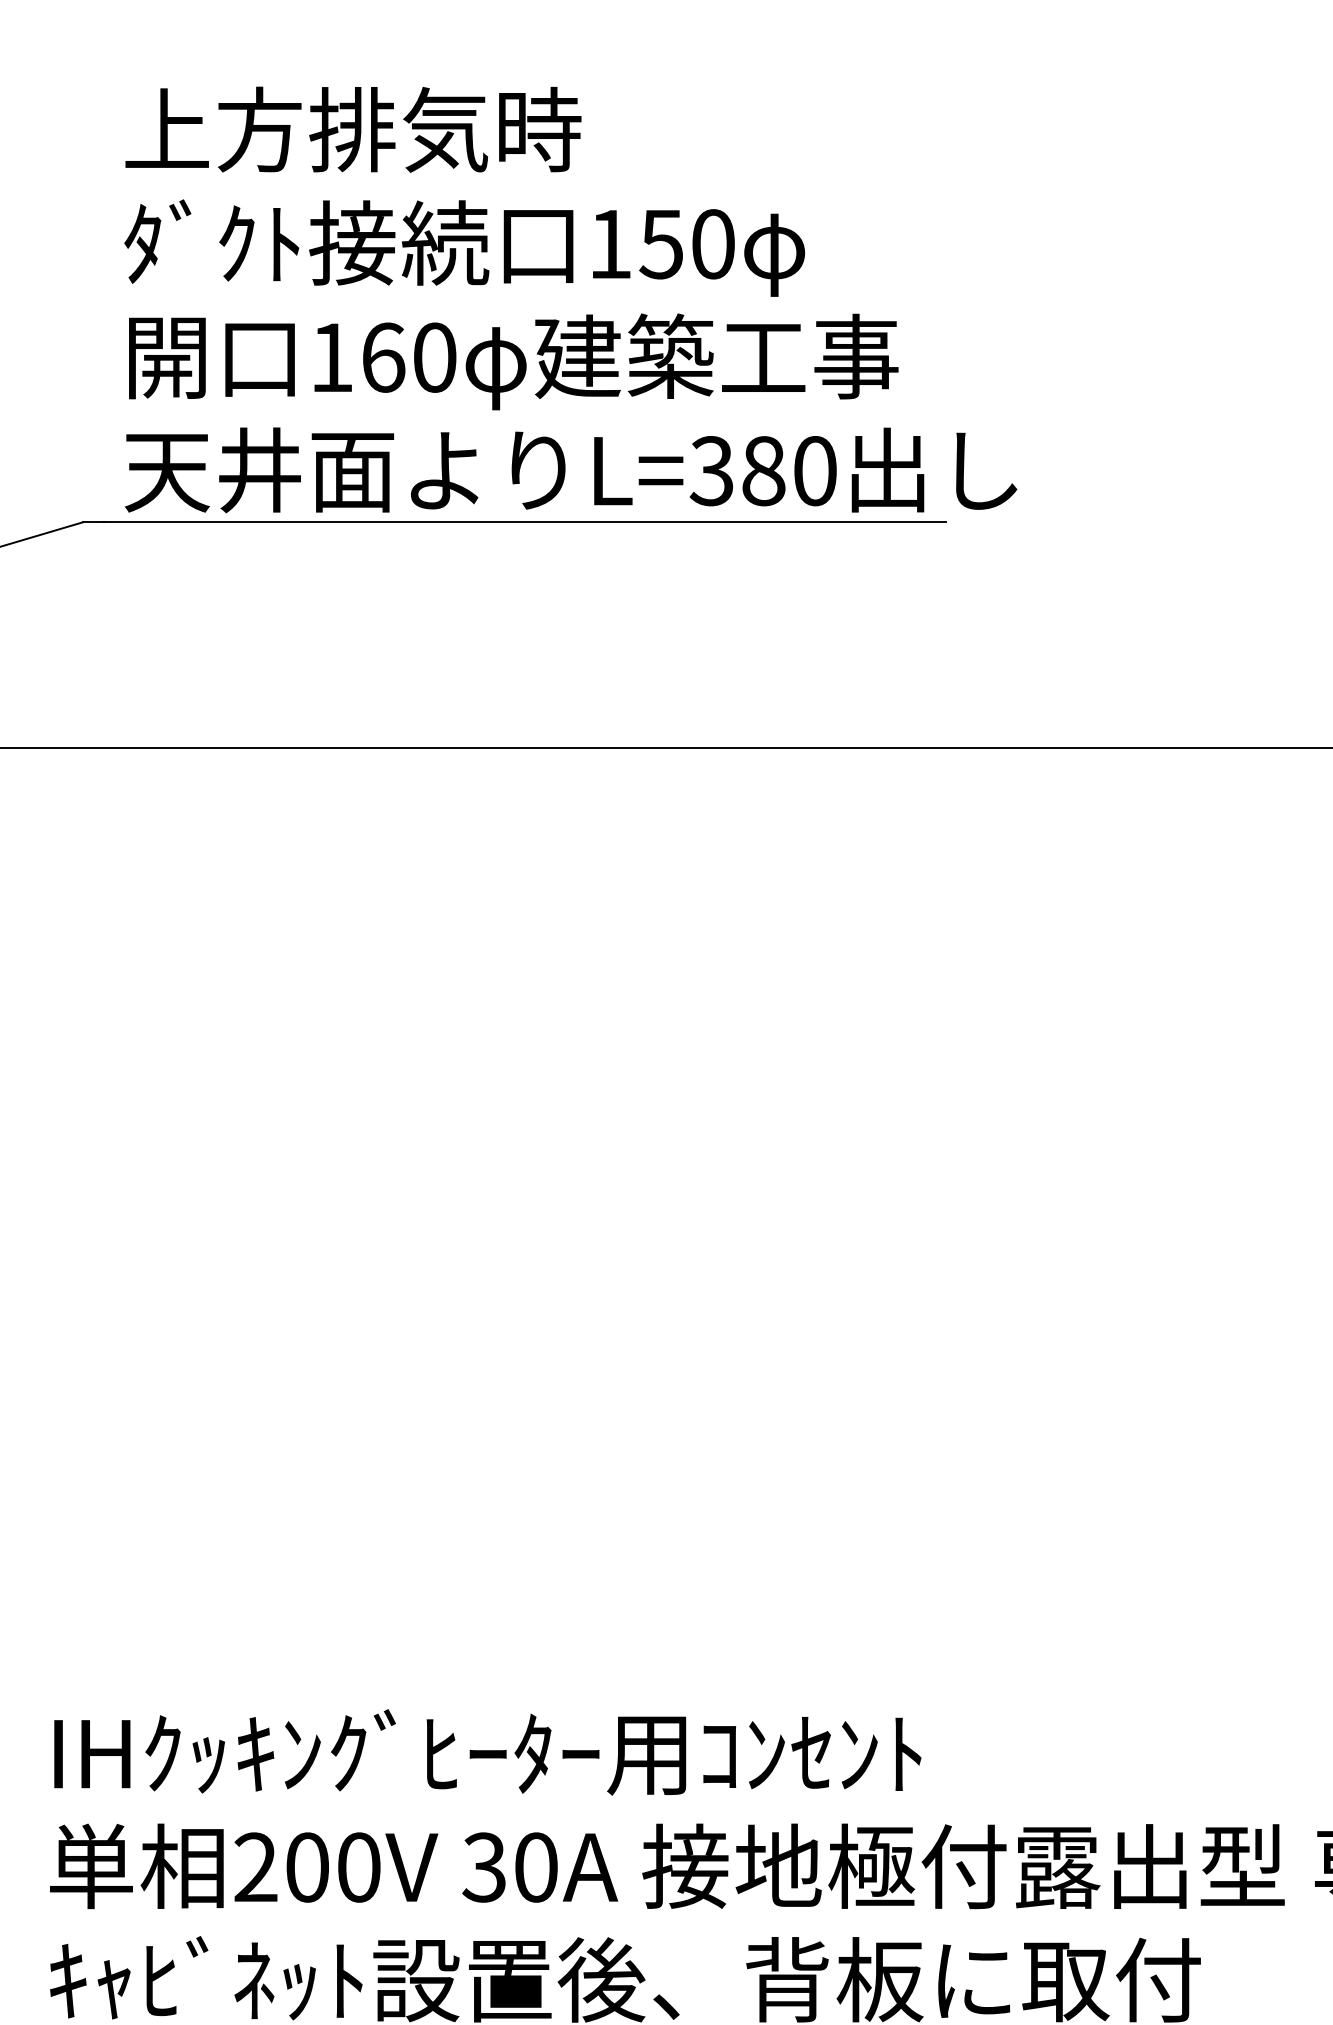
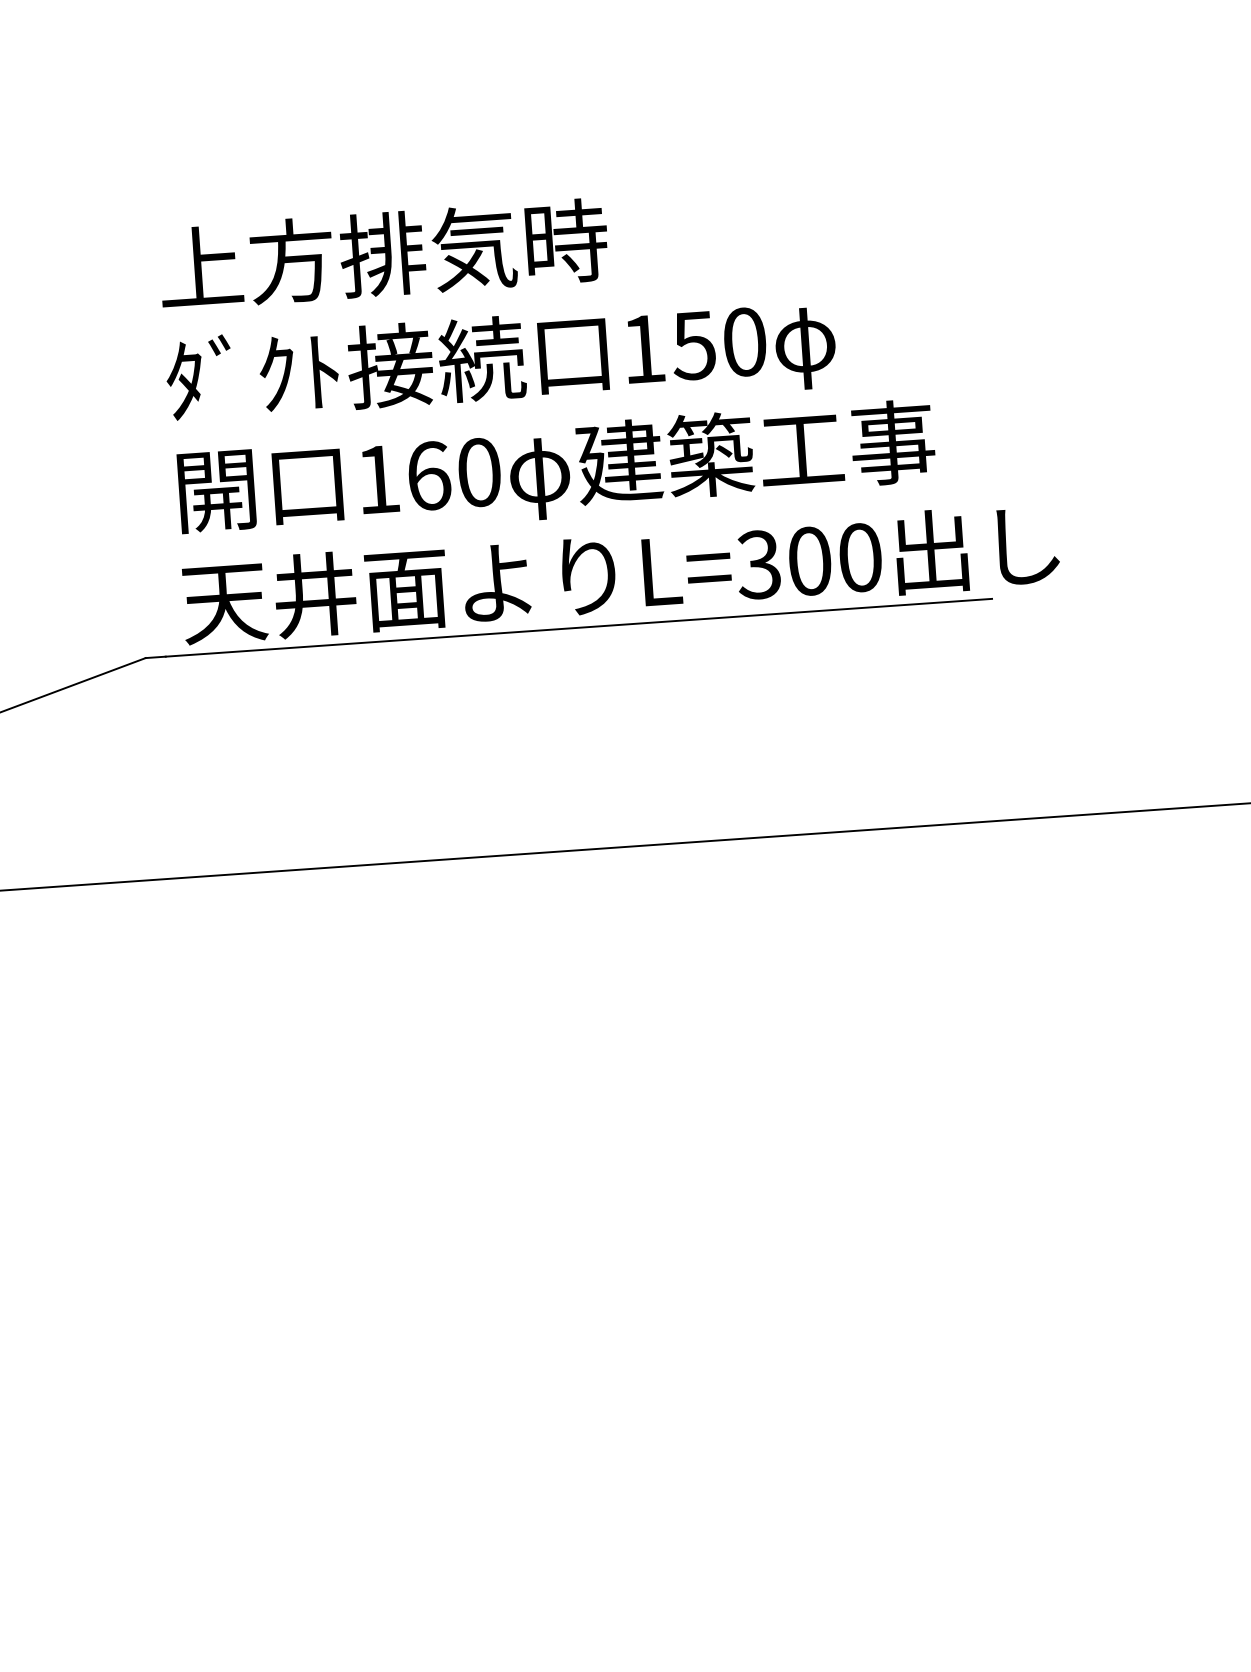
text: (763, 471) -> (809, 561), L=380 -> L=300

